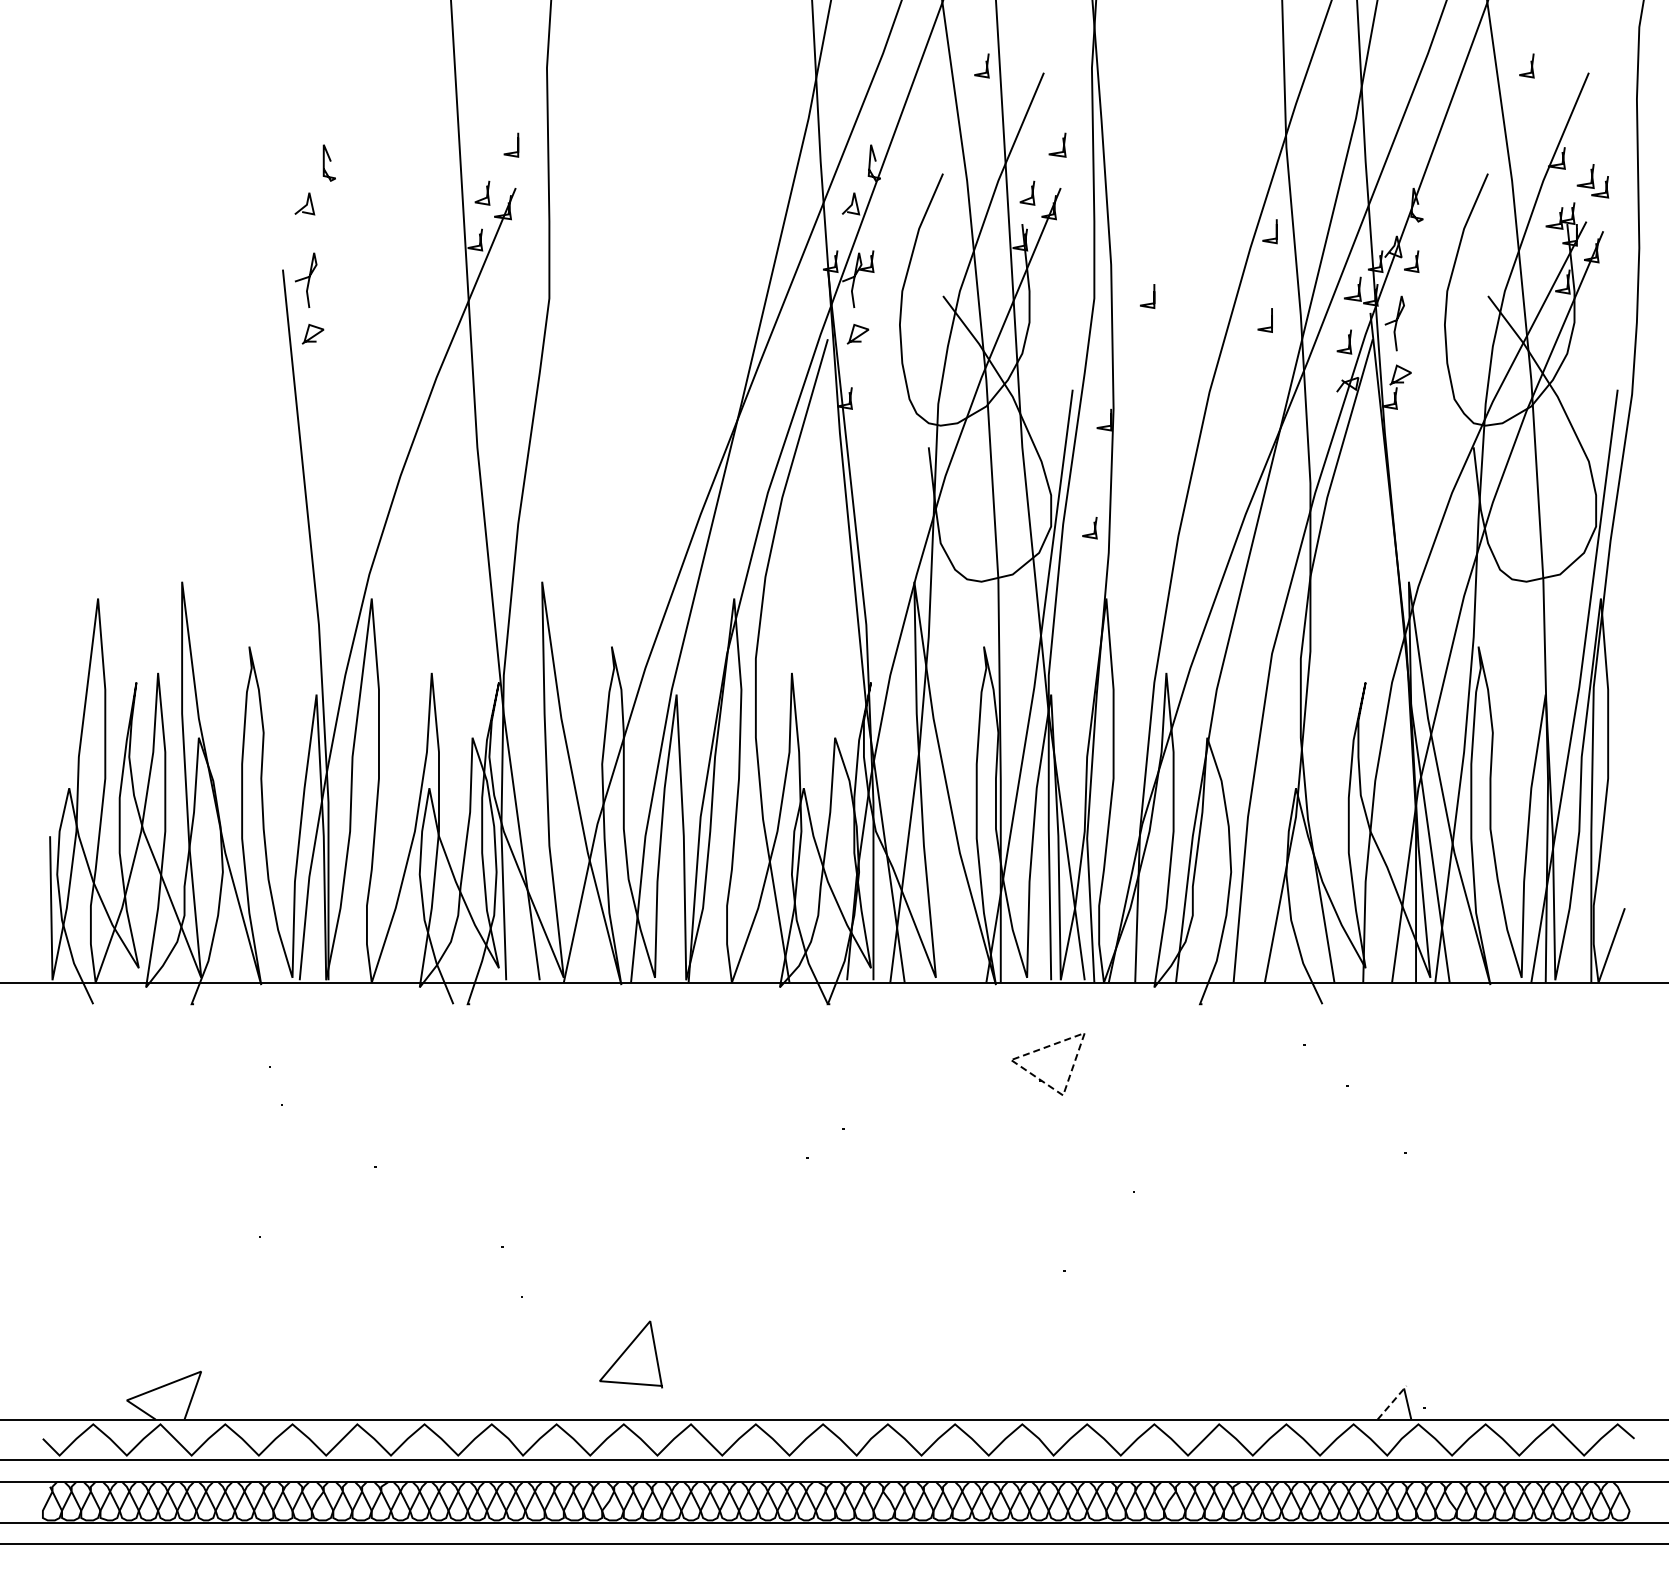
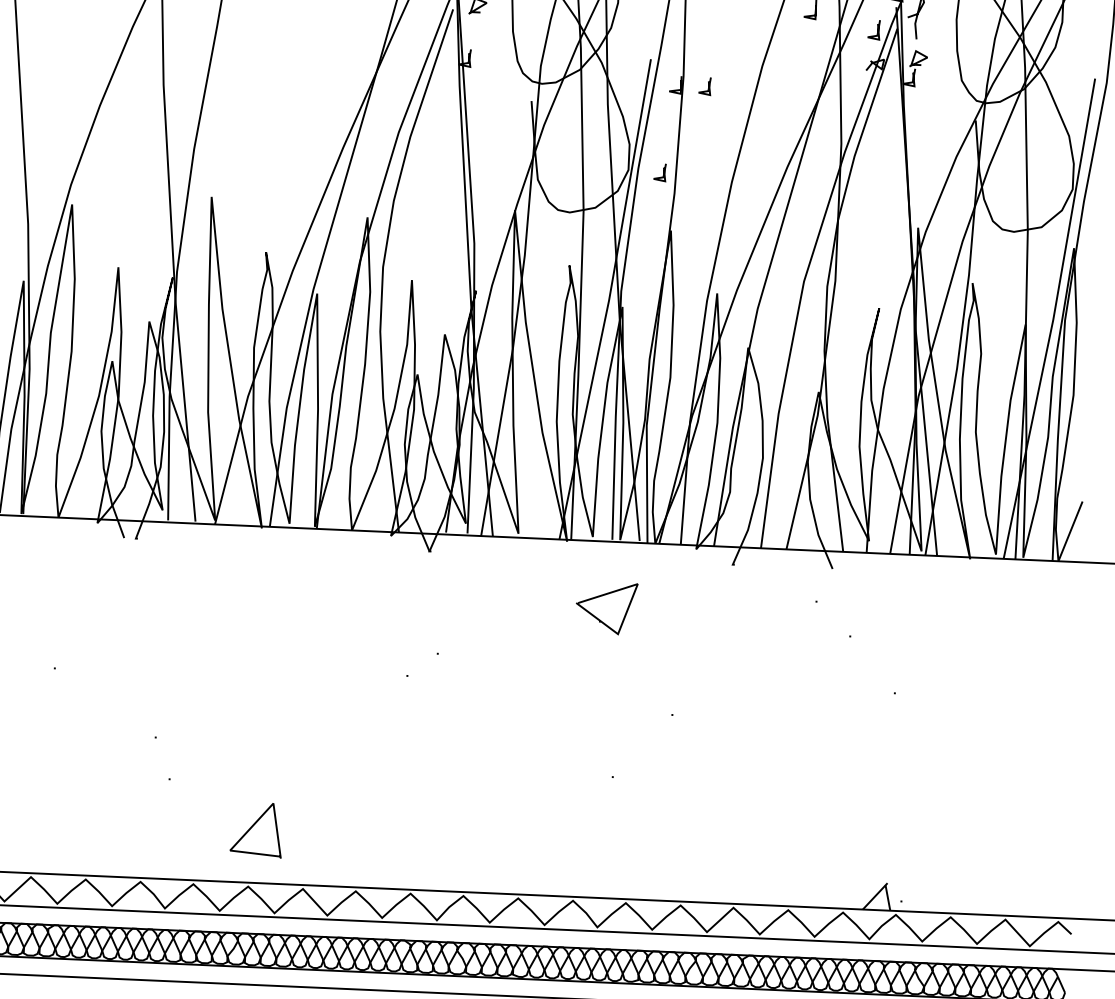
line: (1144, 419) -> (708, 86), added
line: (1076, 1058) -> (630, 604), dashed -> solid
line: (1392, 1402) -> (875, 896), dashed -> solid

